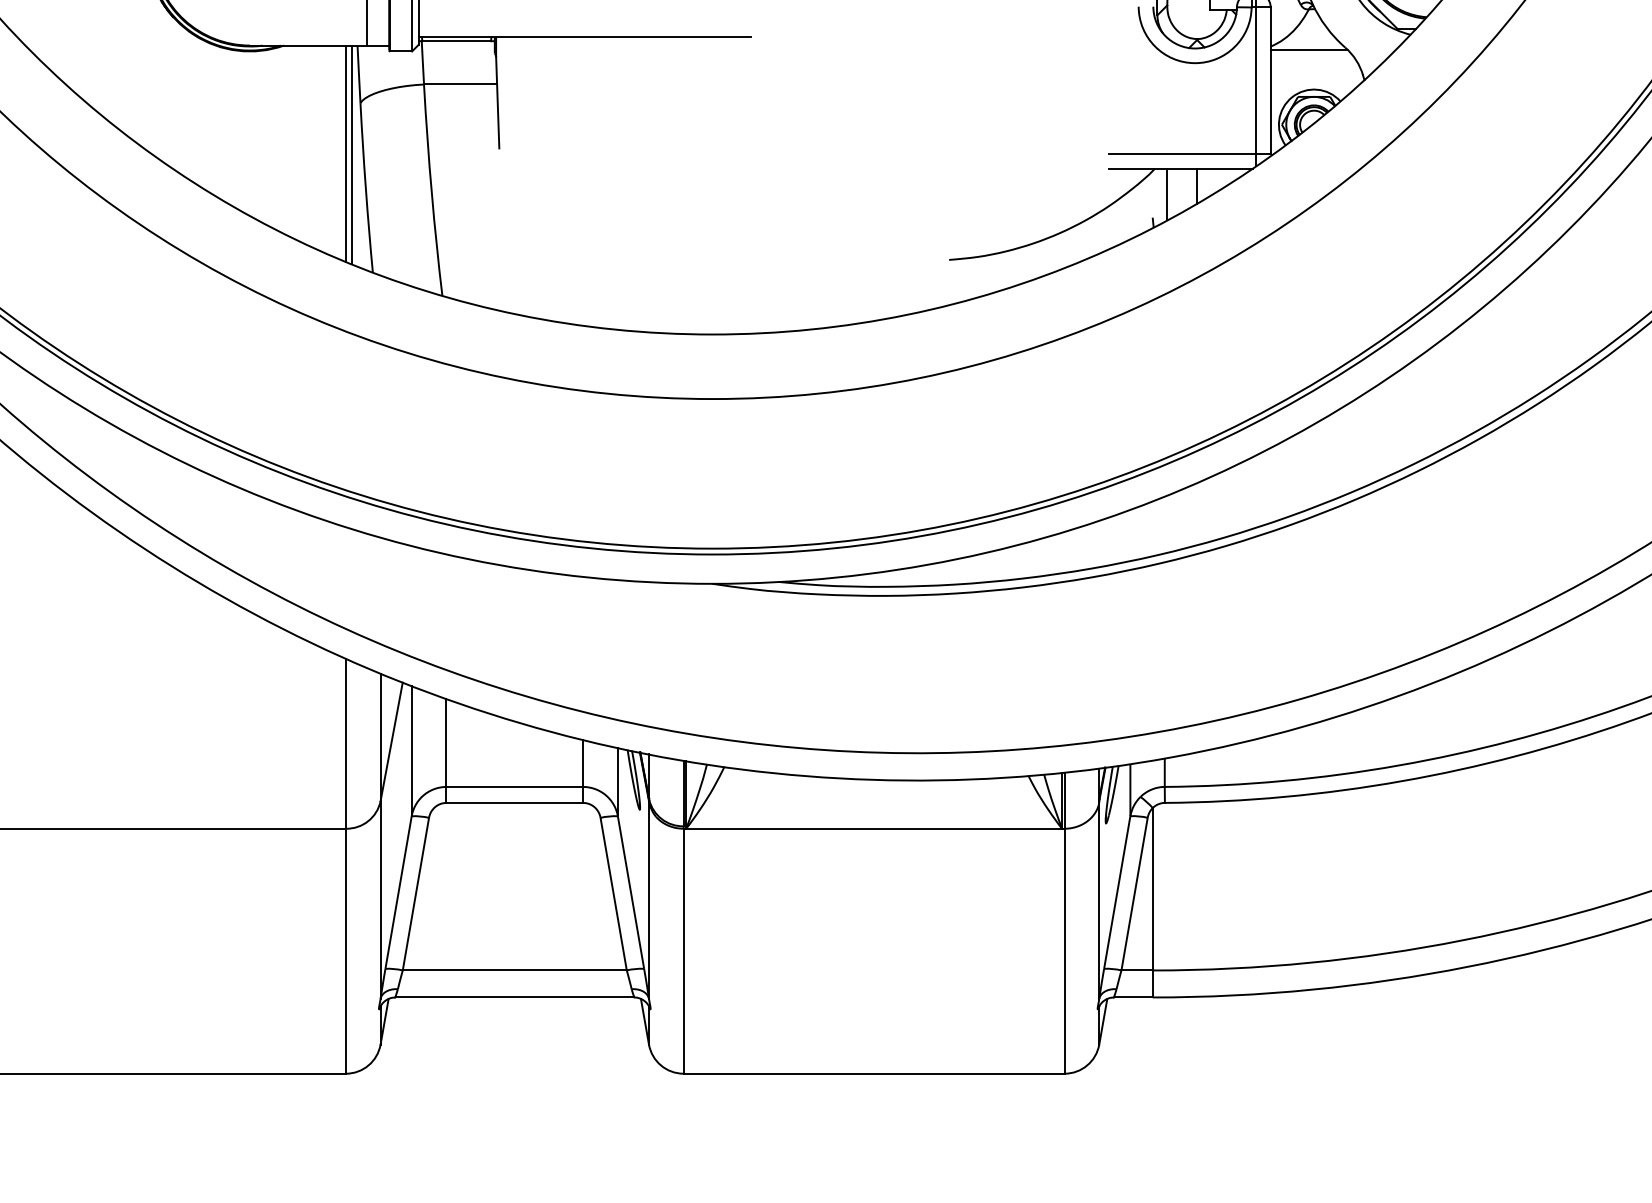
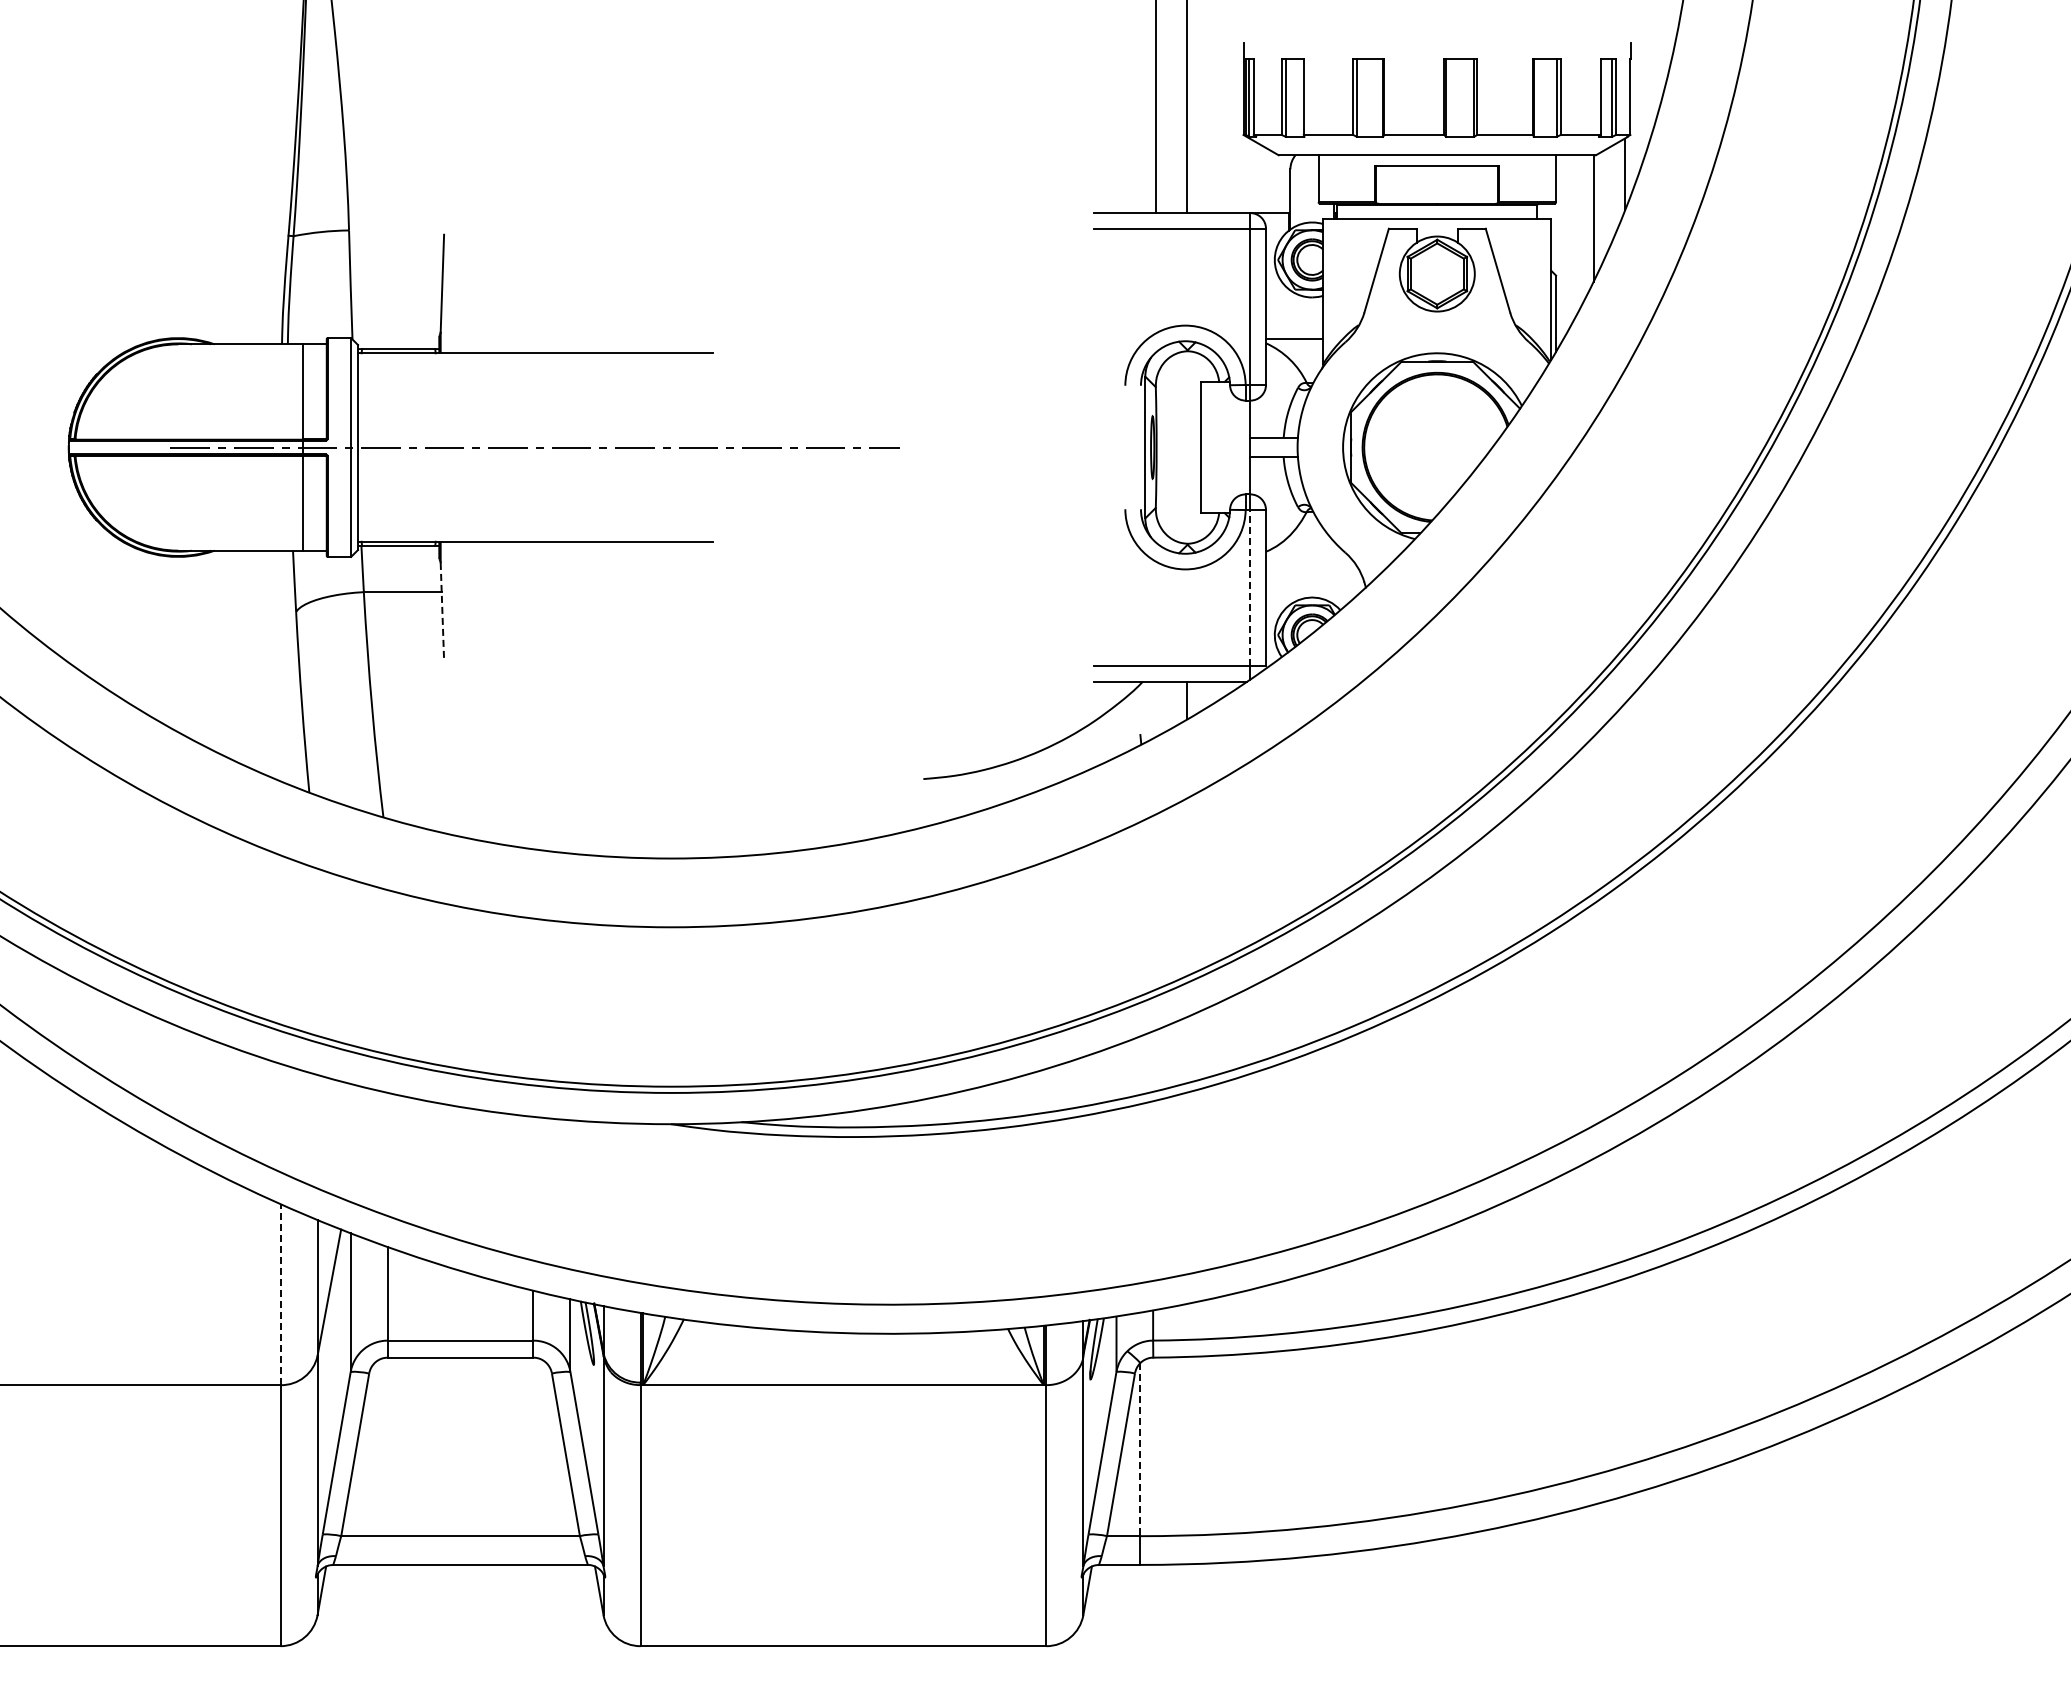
line: (1309, 50) -> (1307, 555), removed
line: (1256, 80) -> (1250, 587), solid -> dashed
line: (497, 102) -> (442, 611), solid -> dashed
line: (345, 153) -> (280, 665), removed
line: (351, 154) -> (286, 666), removed
line: (1167, 193) -> (1156, 708), removed
line: (345, 743) -> (280, 1294), solid -> dashed
line: (1152, 889) -> (1140, 1449), solid -> dashed

